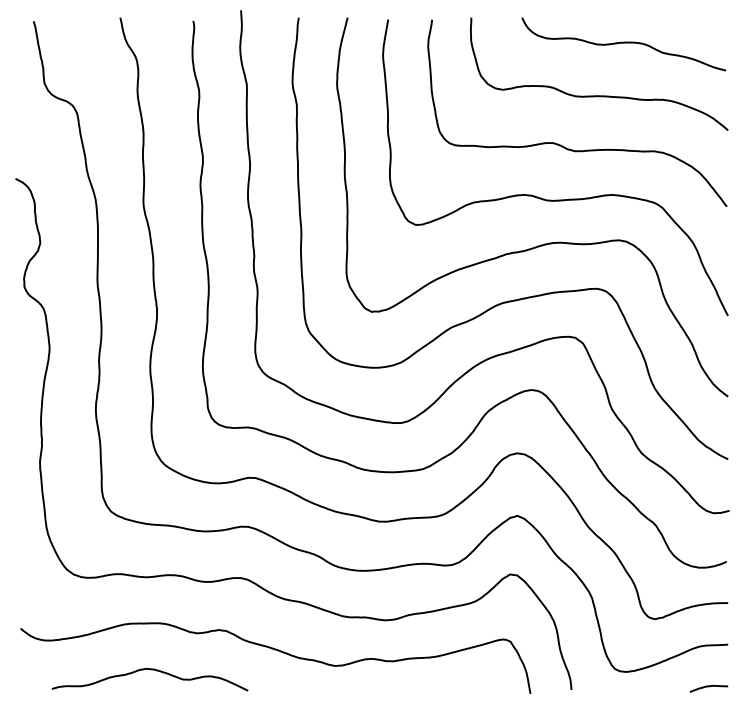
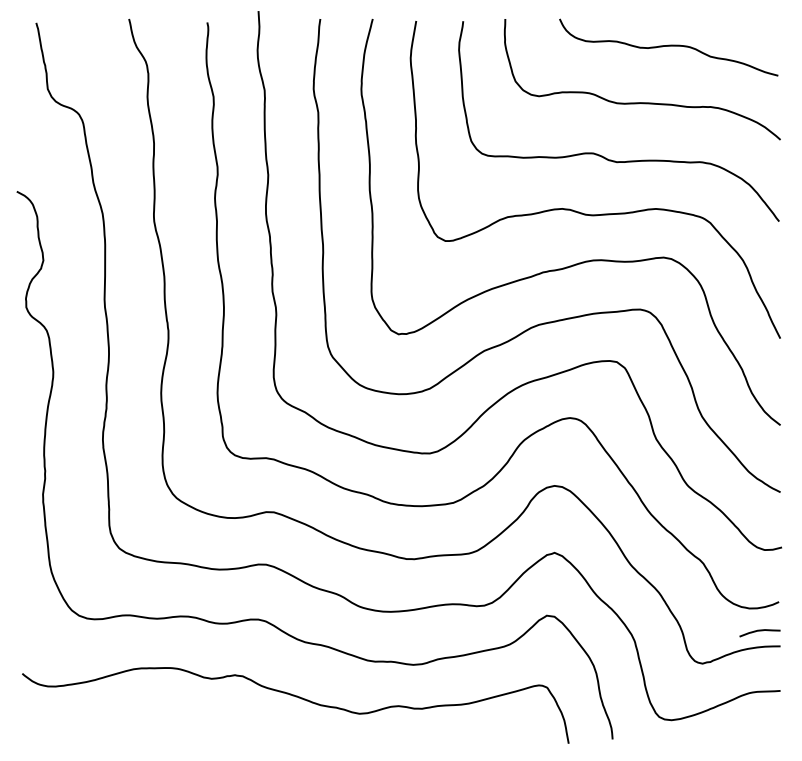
curve: (150, 670) -> (161, 718), removed
curve: (708, 687) -> (759, 631), moved

